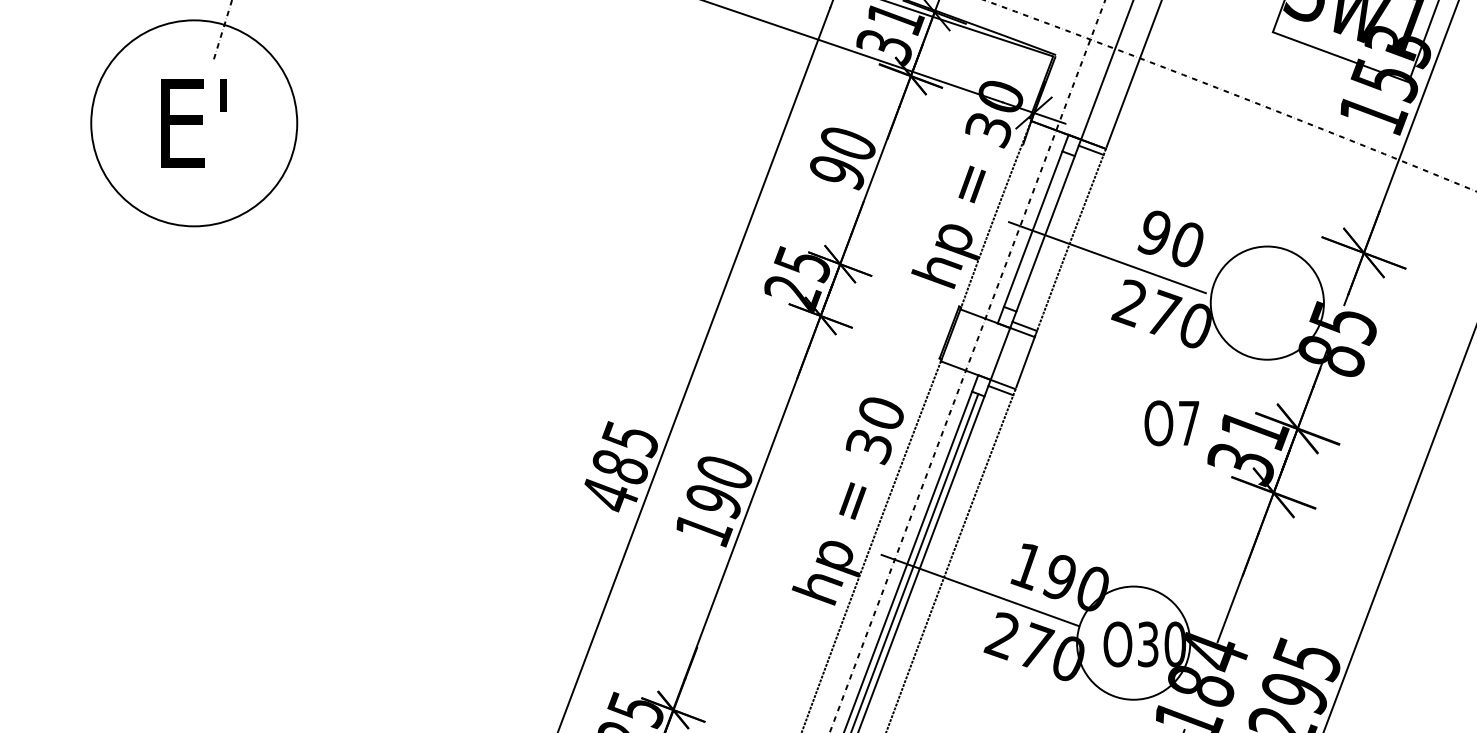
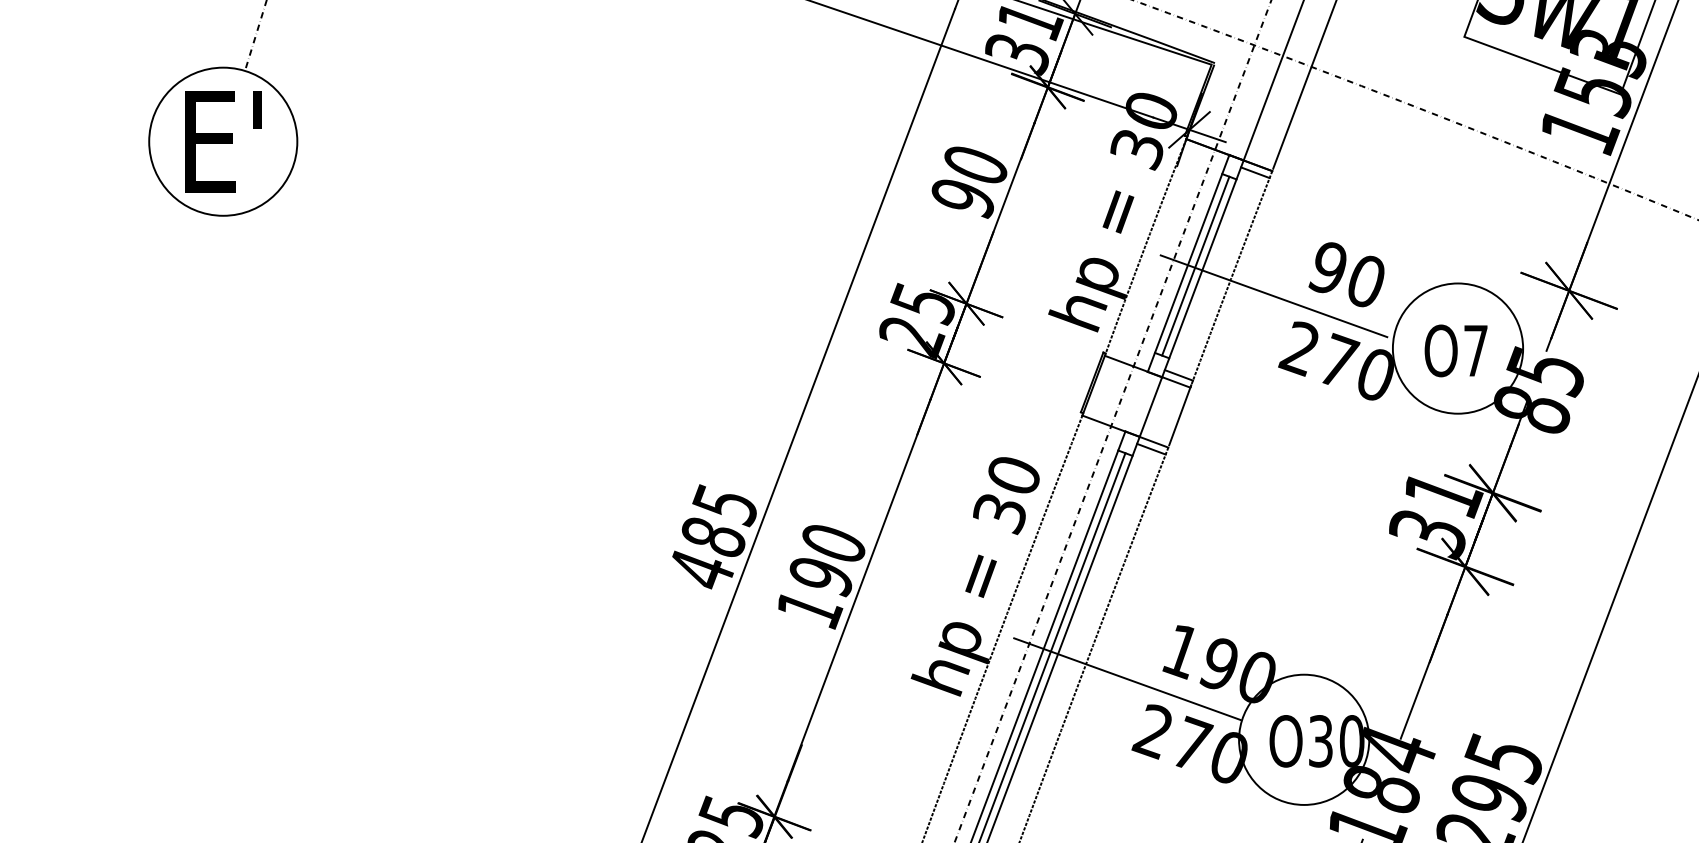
circle: (194, 123) -> (223, 141), size x0.62
line: (1039, 230) -> (1195, 265), added
text: (1171, 422) -> (1455, 350), moved

